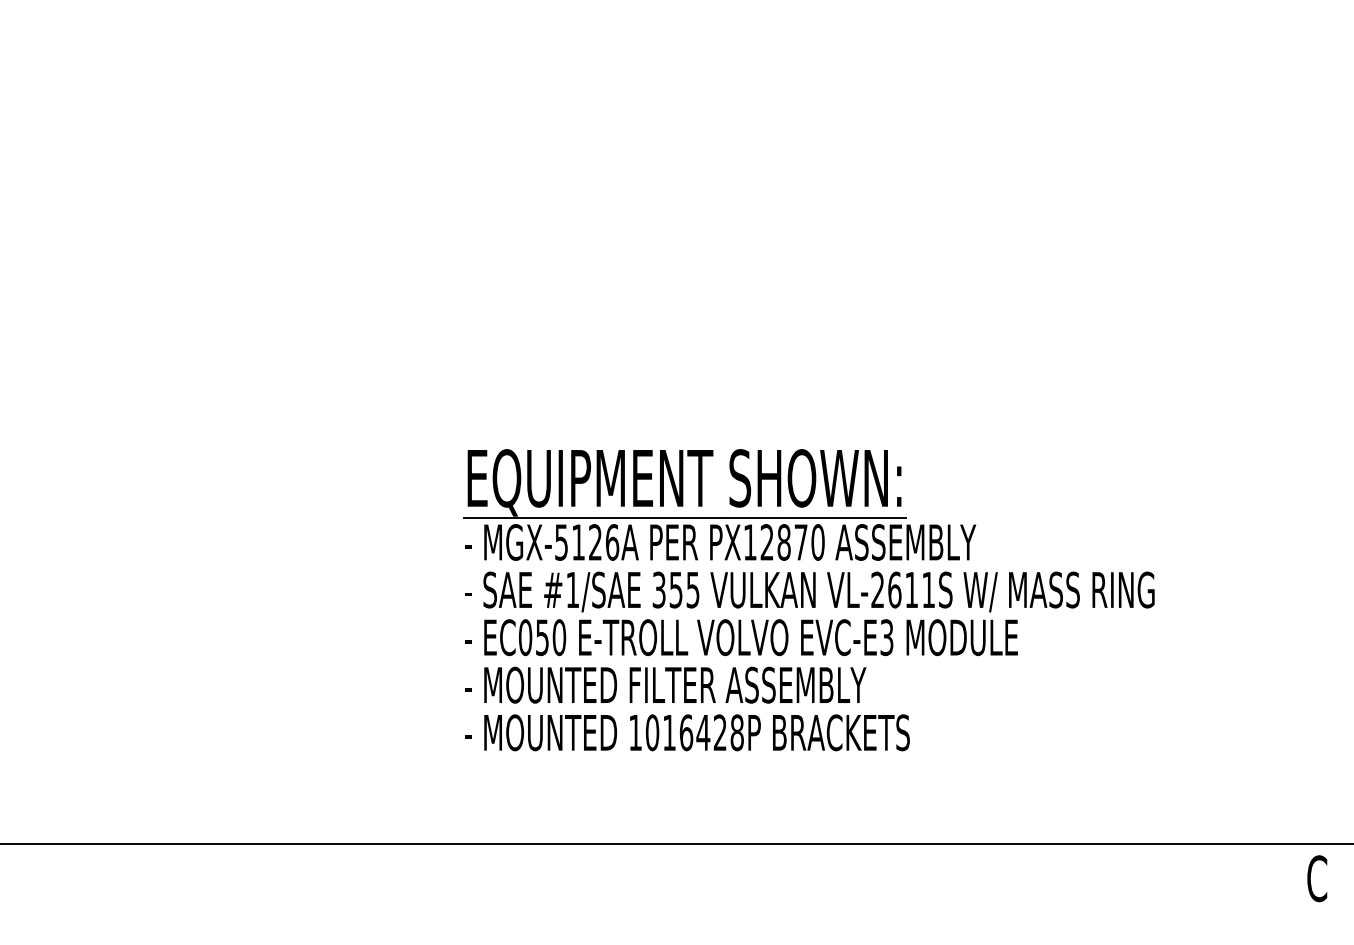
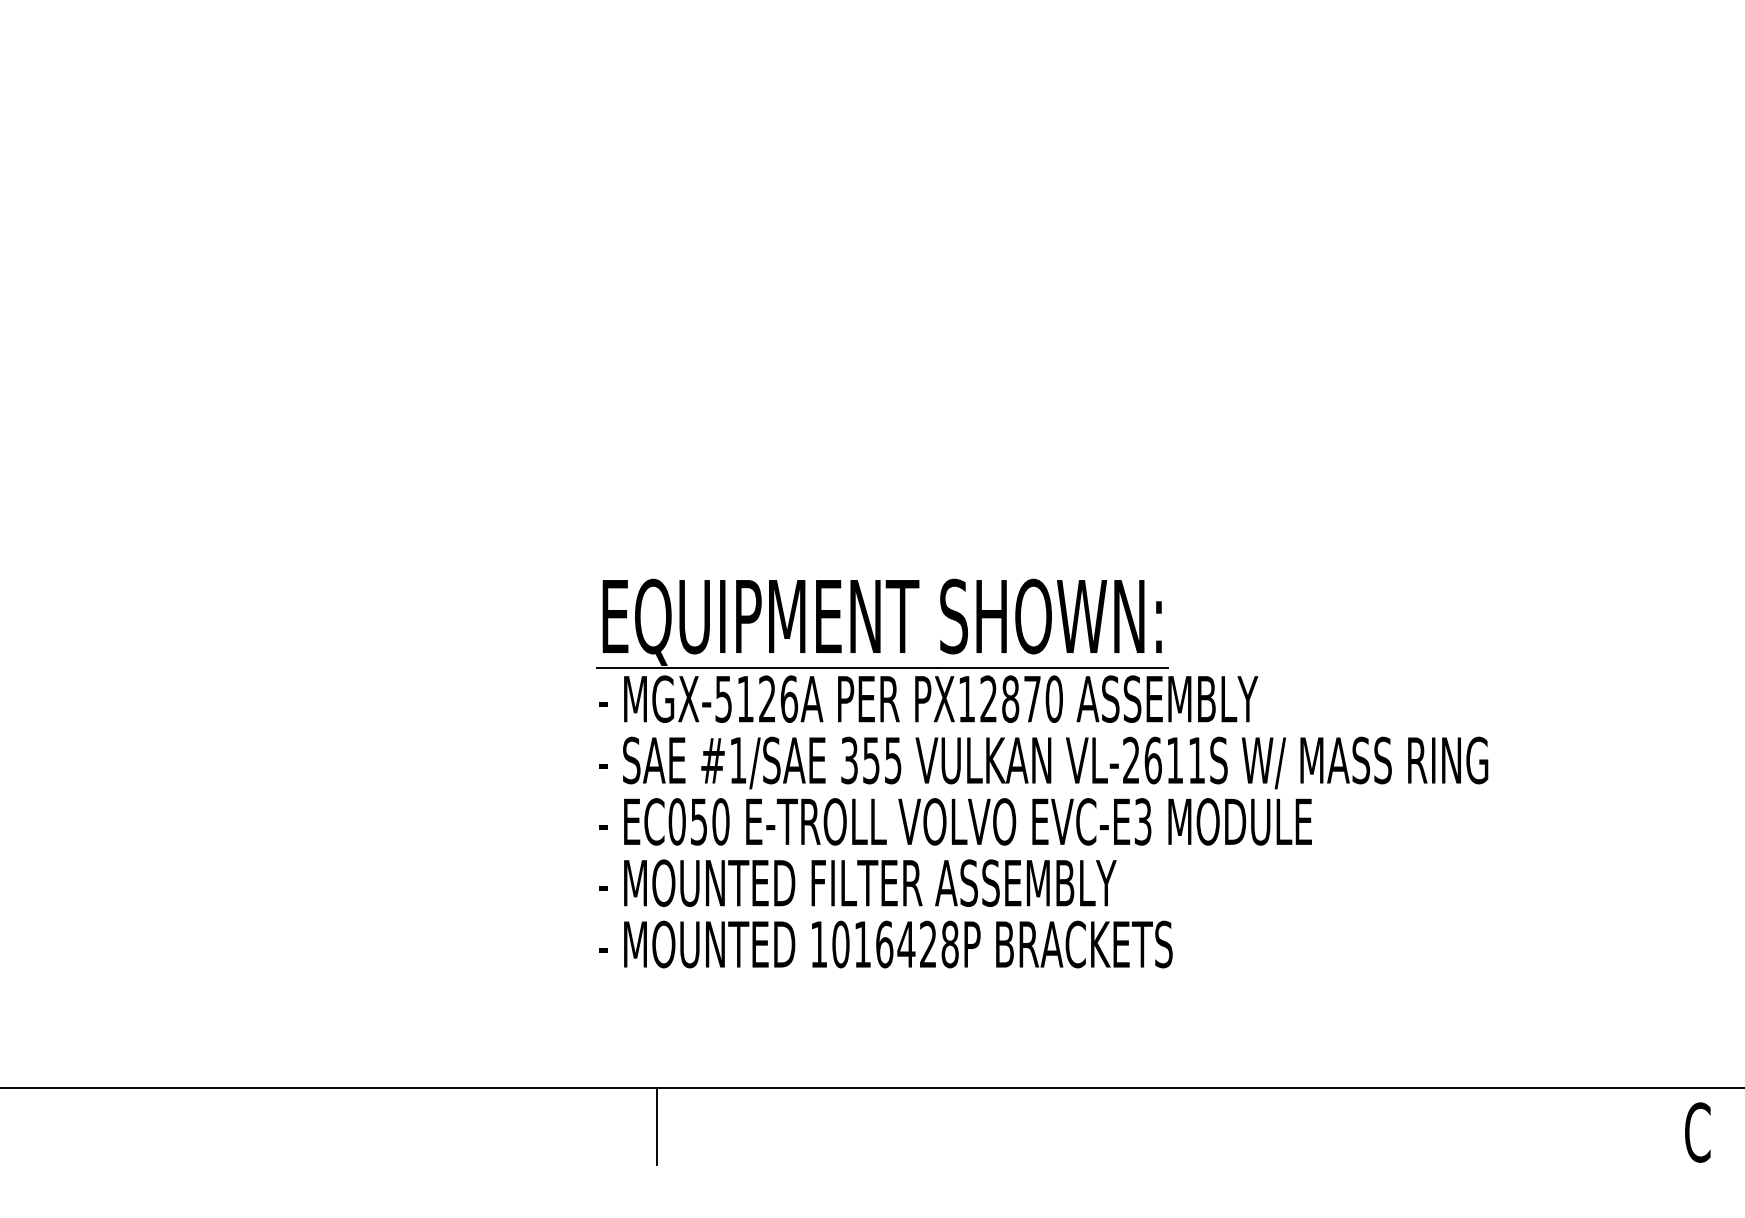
line: (509, 873) -> (656, 1126), added

